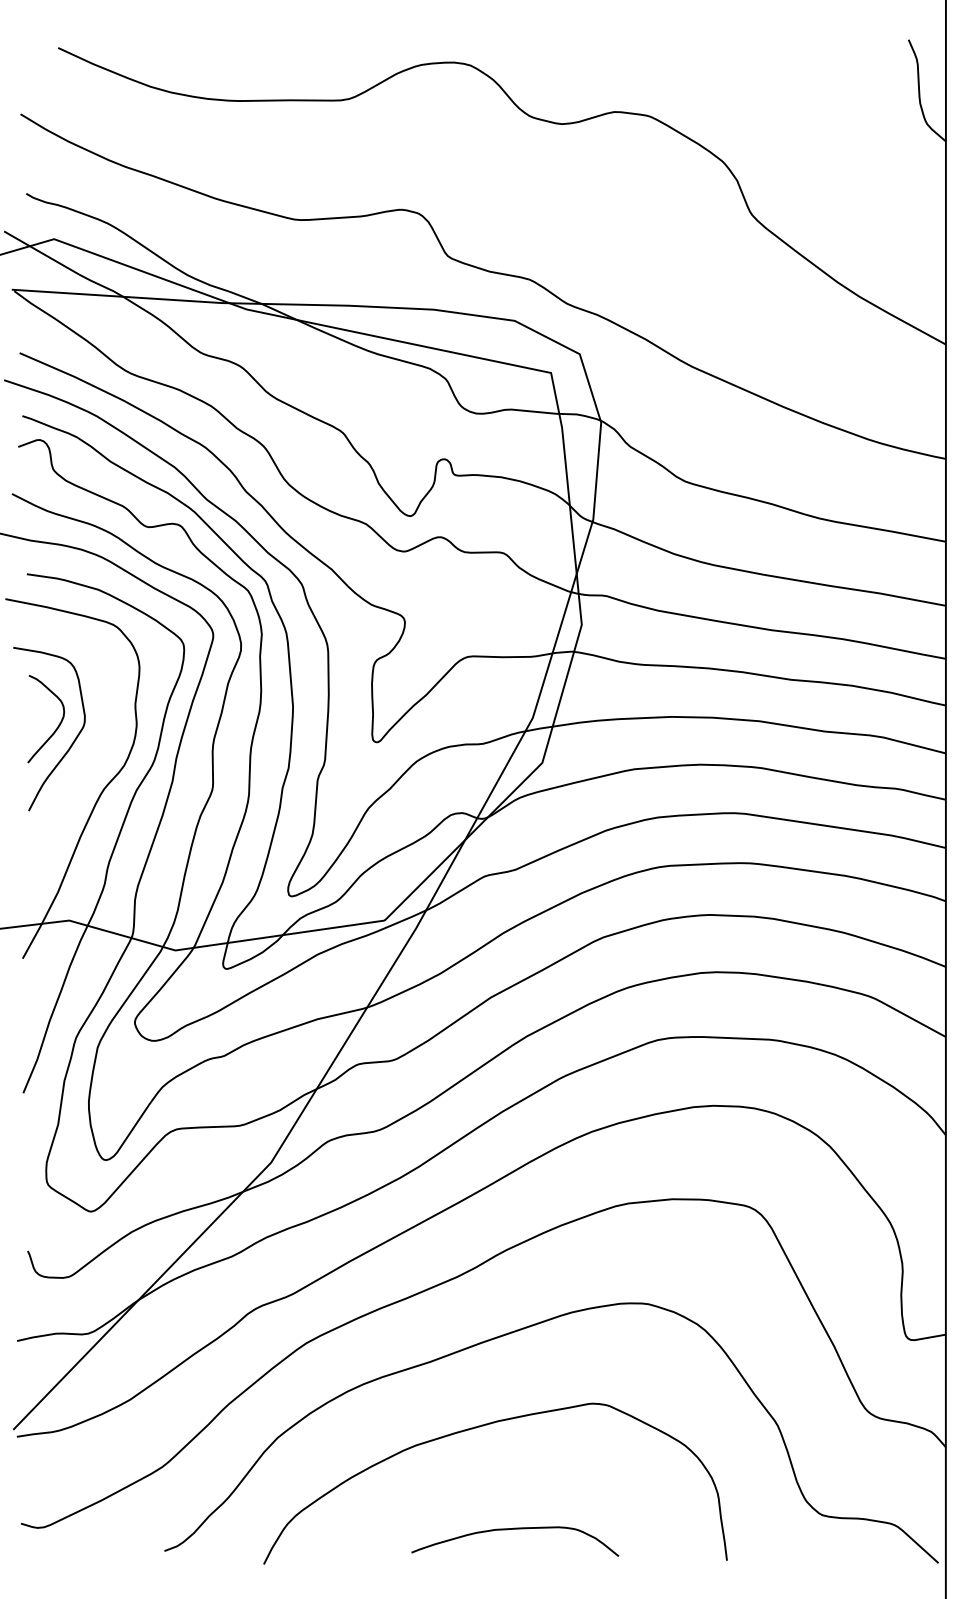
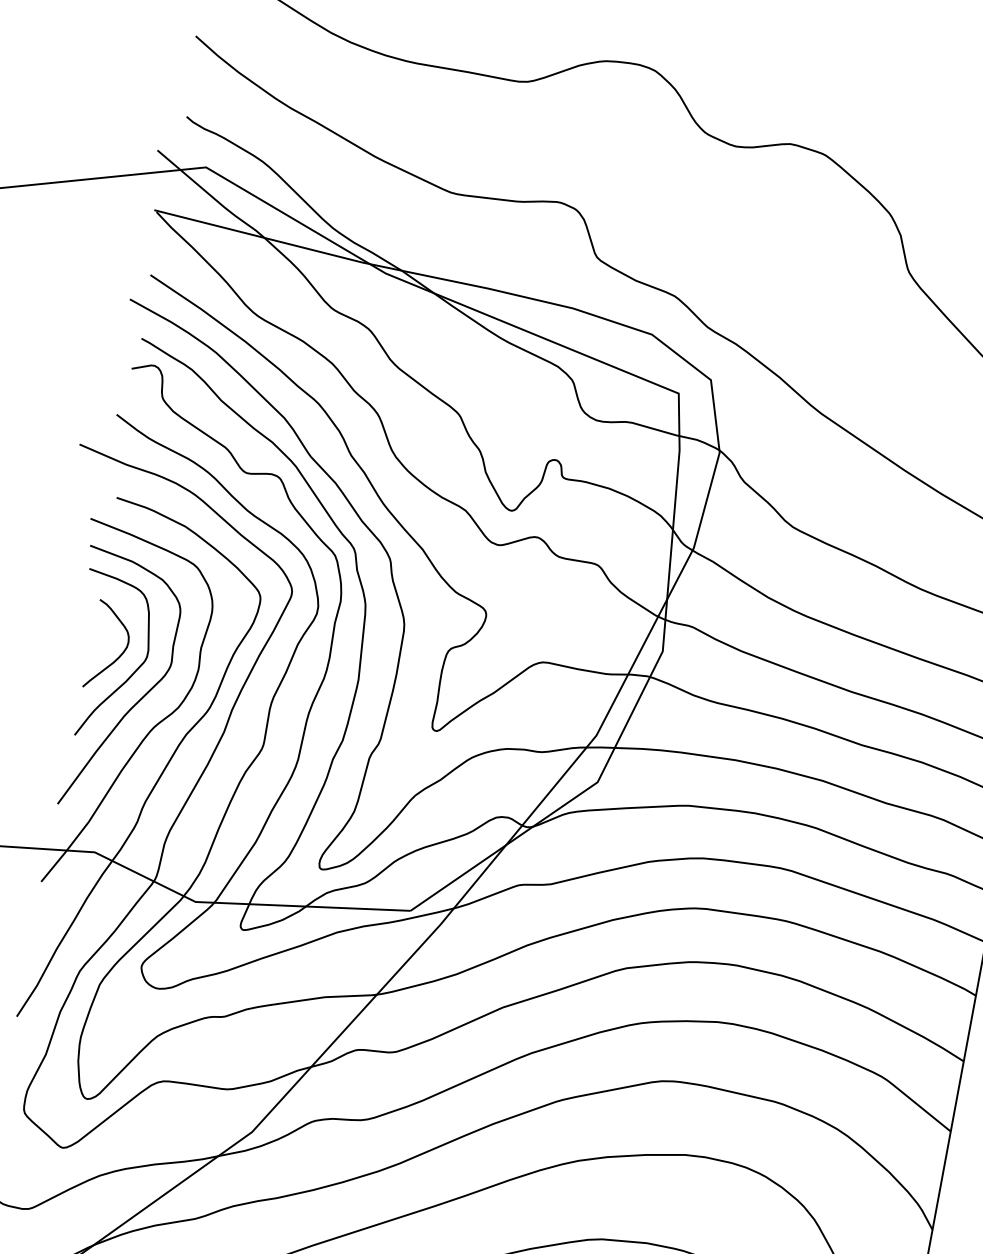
curve: (83, 766) -> (137, 700), added

